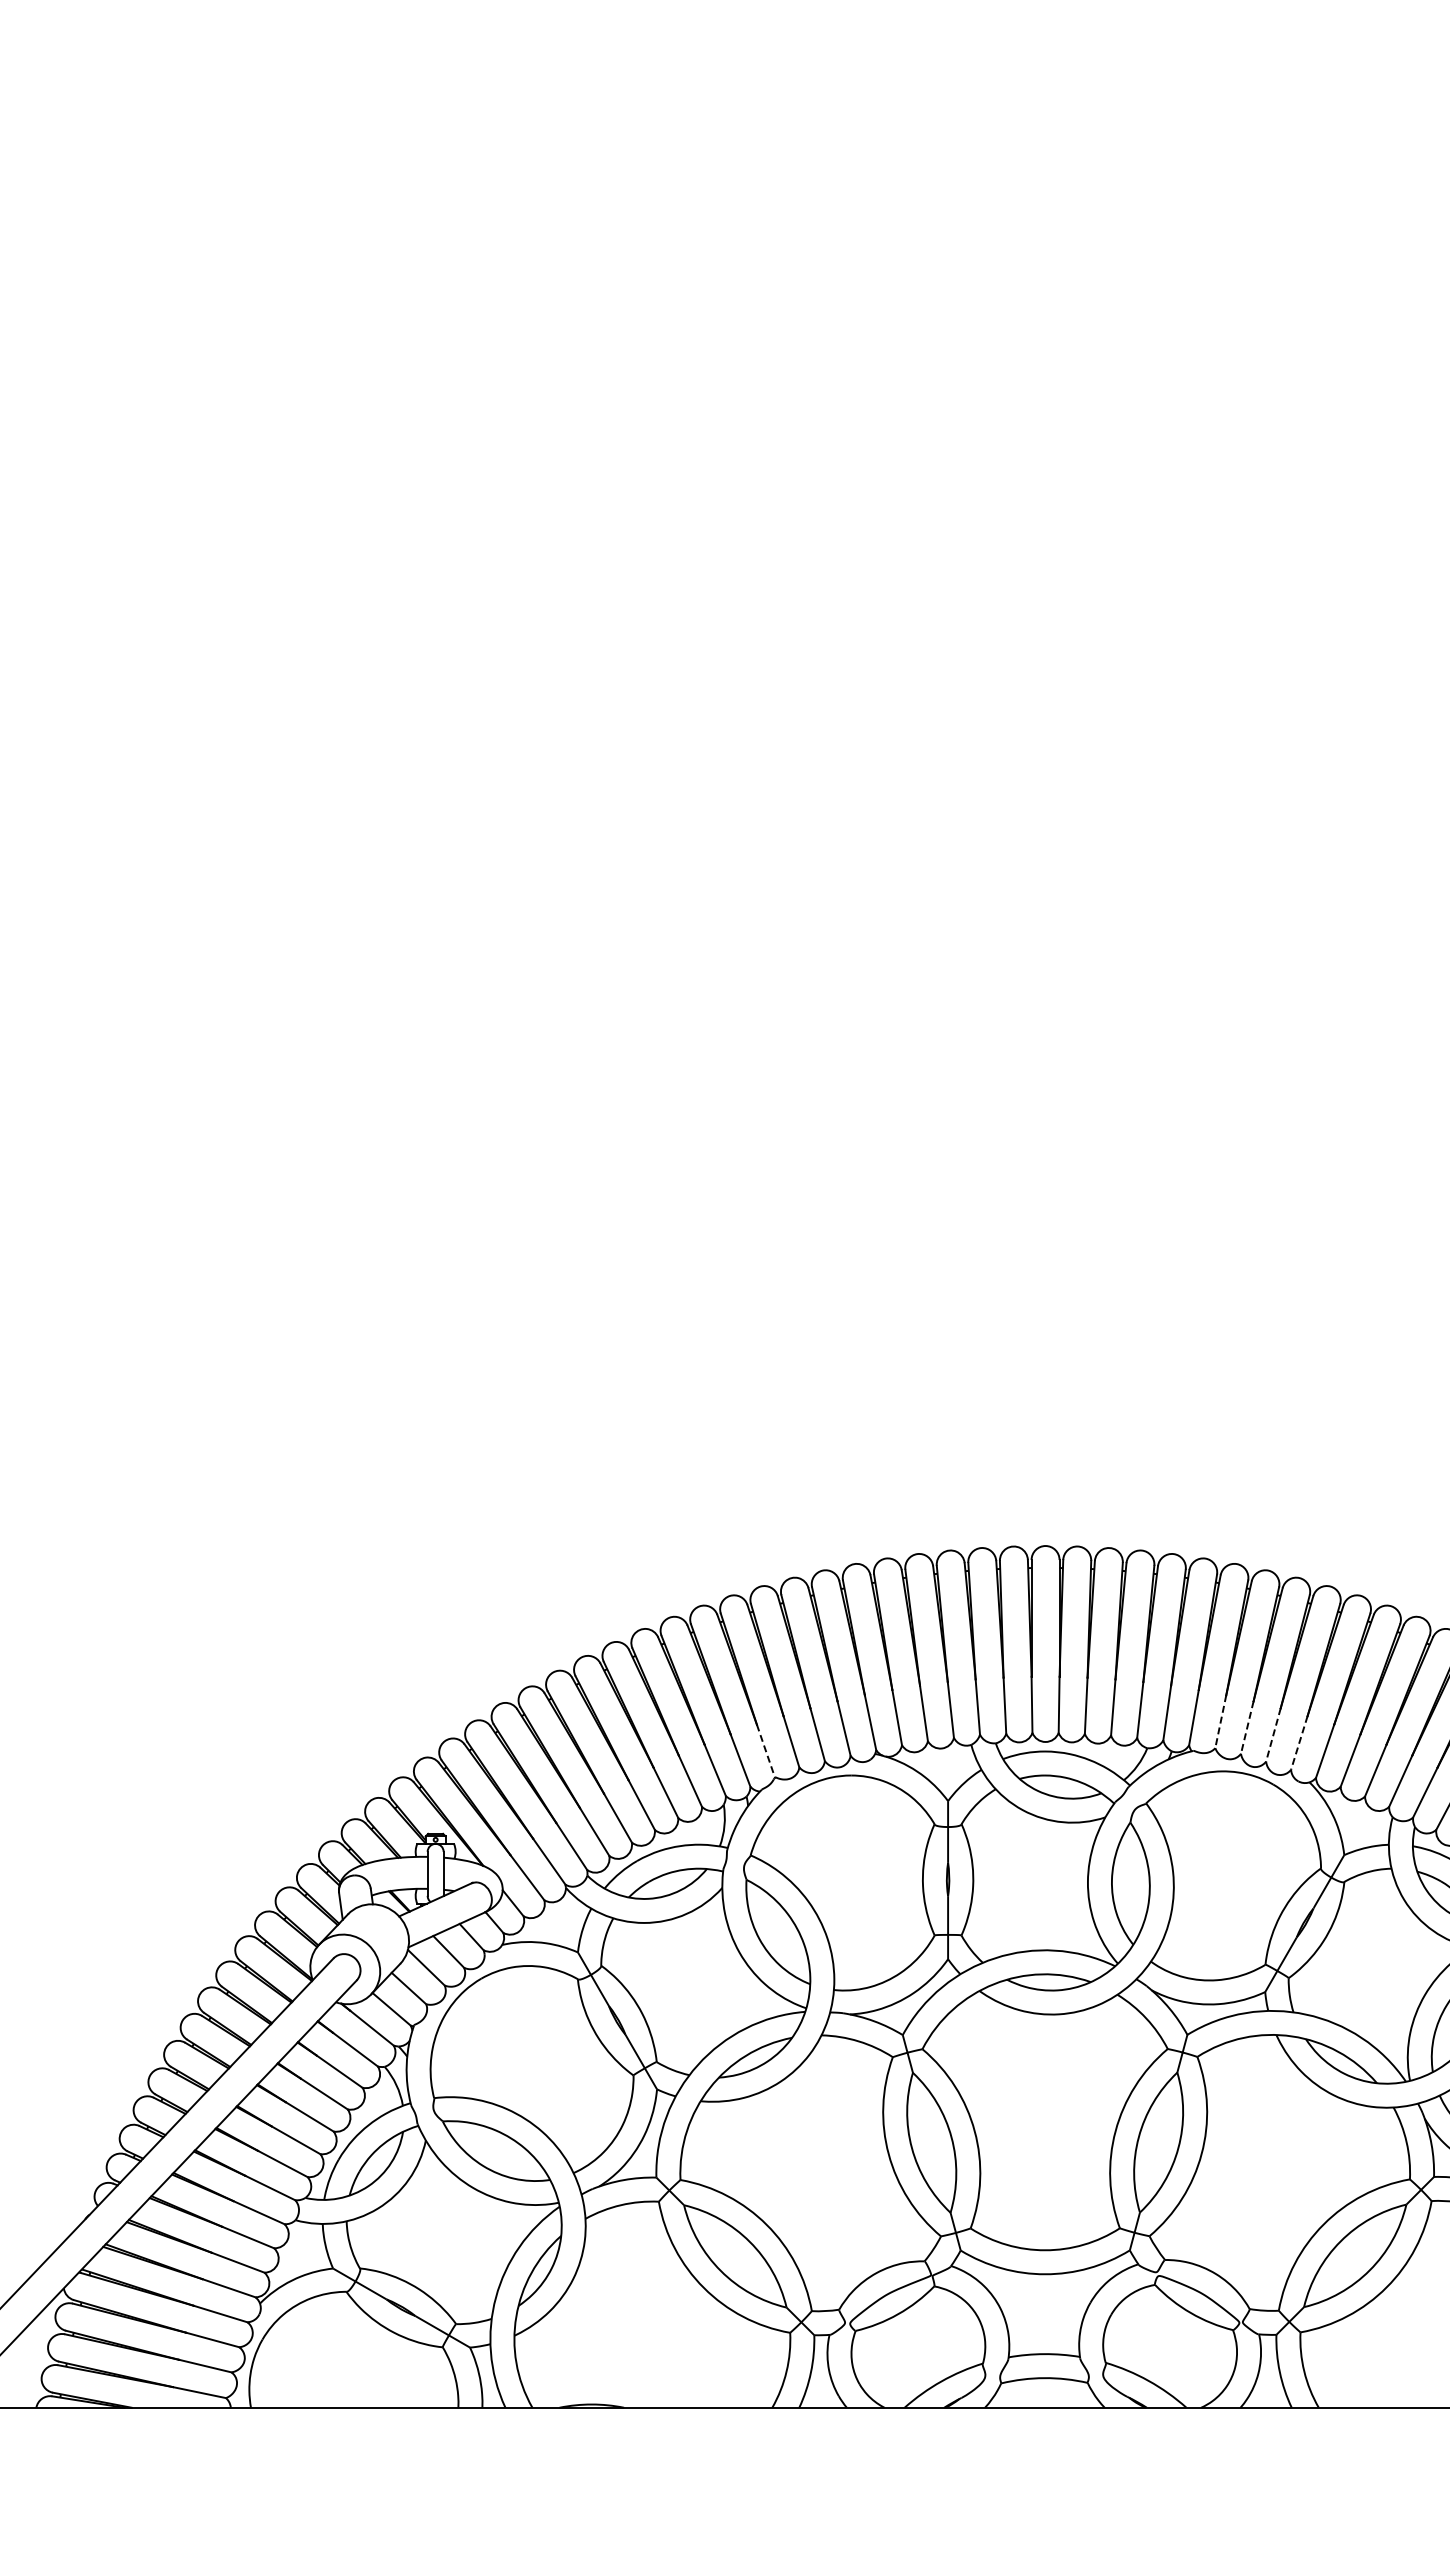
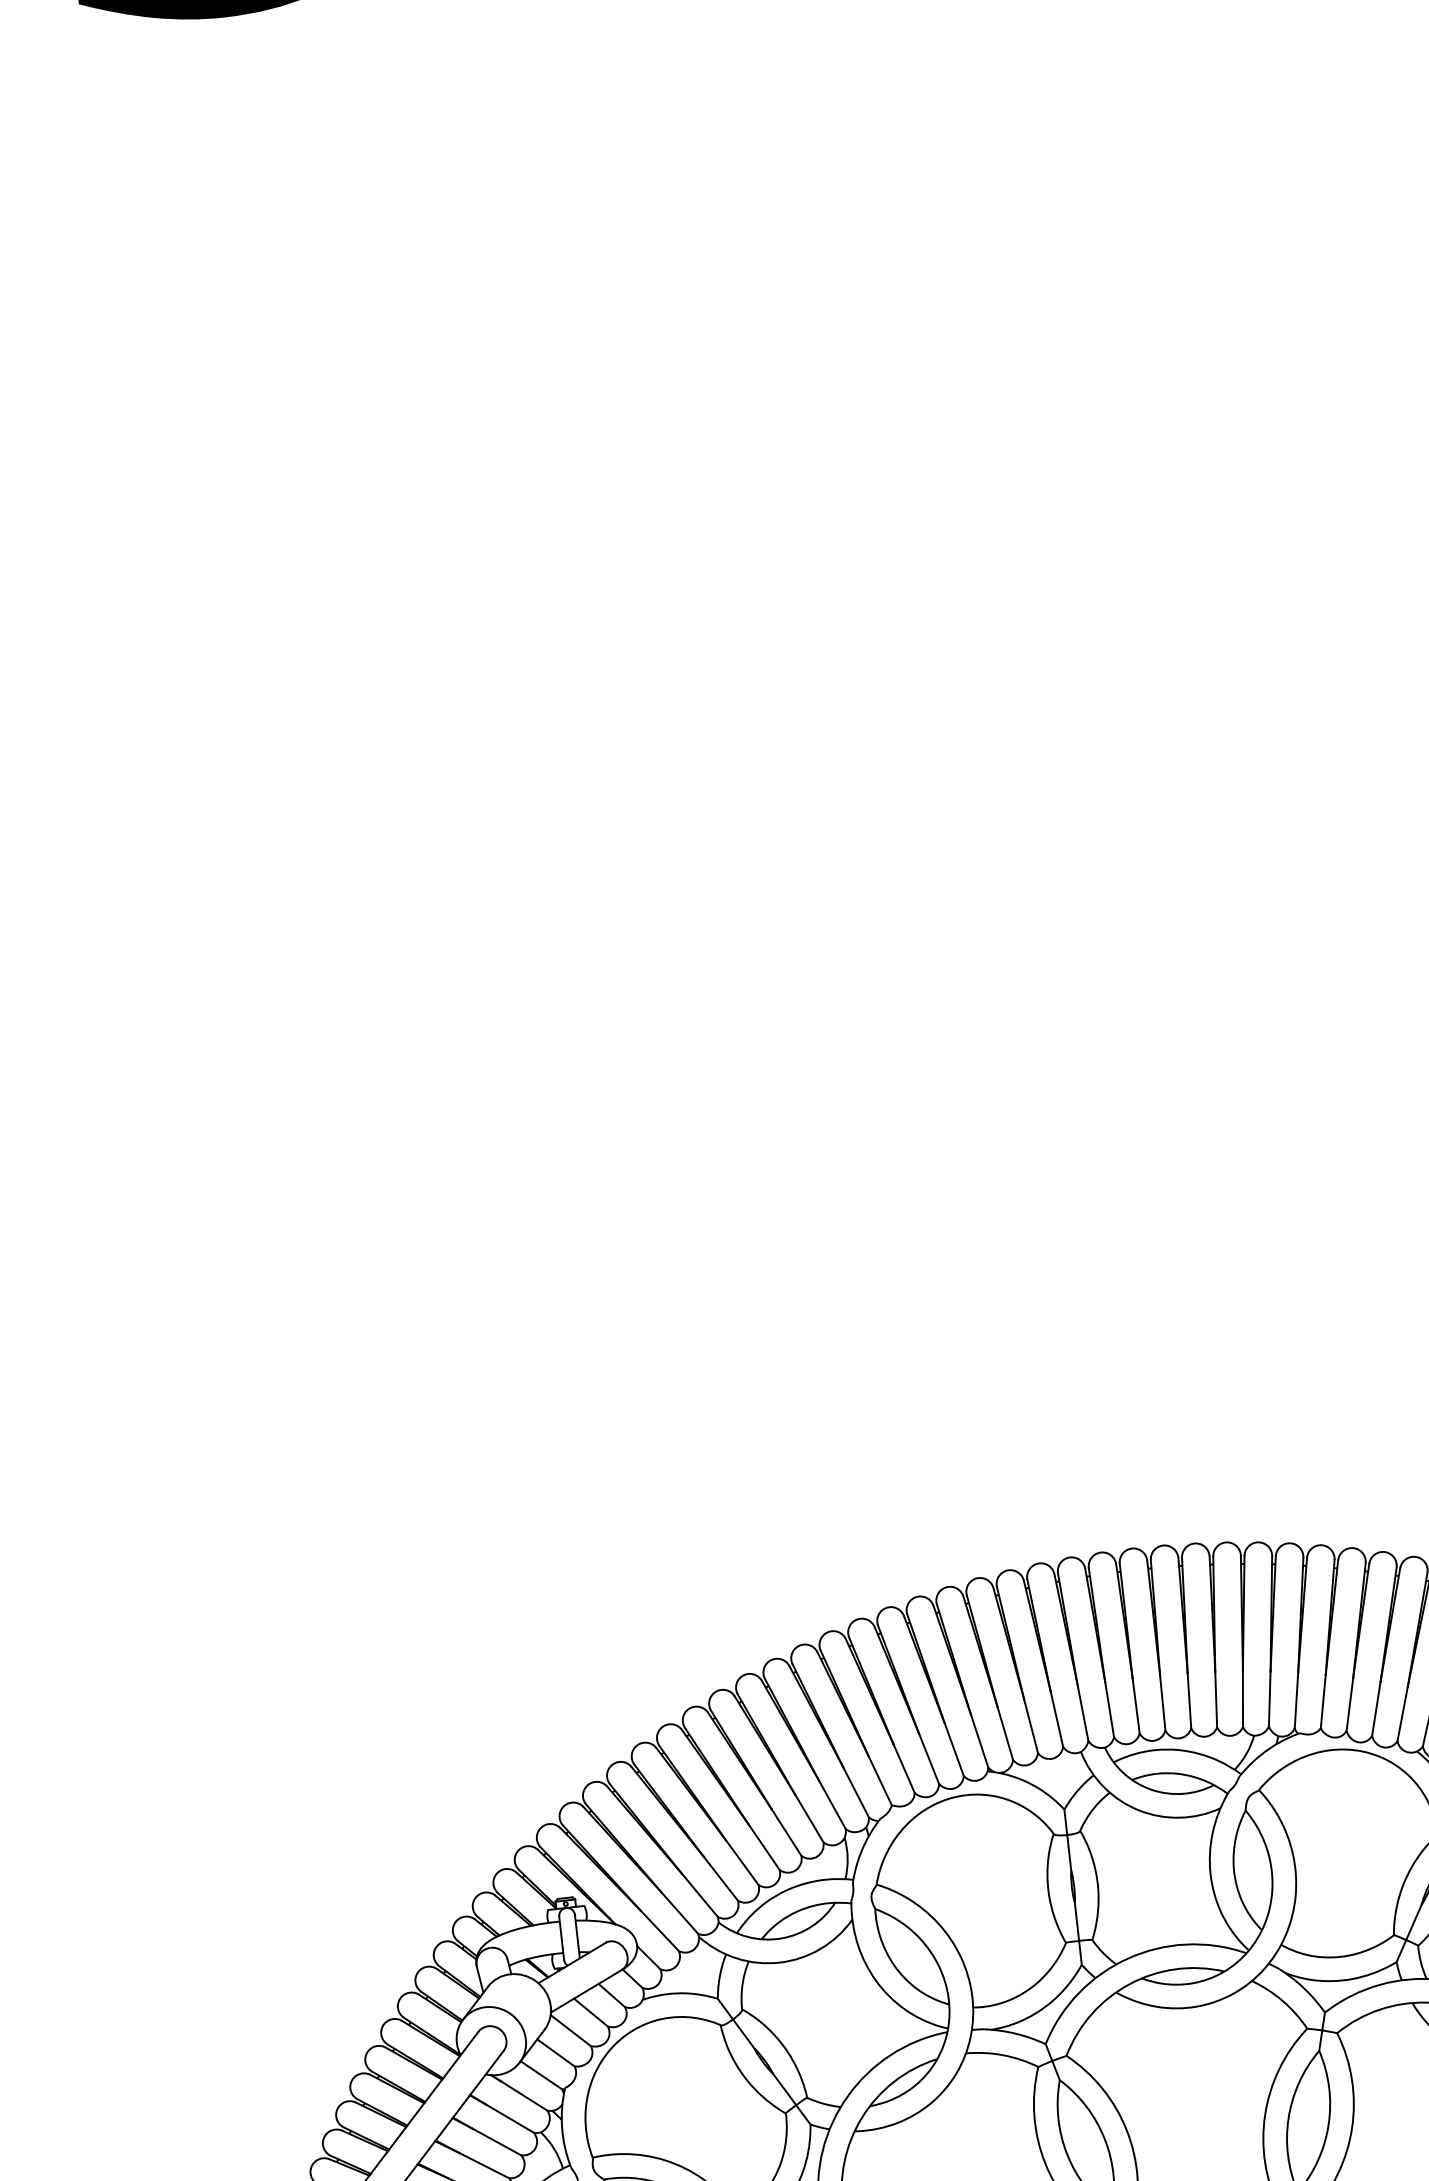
line: (1220, 1722) -> (1323, 1702), dashed -> solid
line: (1247, 1728) -> (1350, 1705), dashed -> solid
line: (1273, 1734) -> (1376, 1708), dashed -> solid
line: (1299, 1743) -> (1402, 1714), dashed -> solid
line: (766, 1751) -> (880, 1780), dashed -> solid

